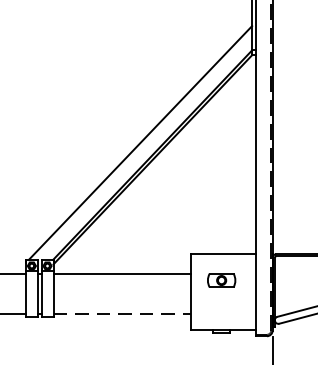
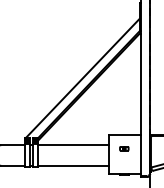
part: (222, 280) -> (124, 148), size x0.62
line: (124, 313) -> (74, 165), dashed -> solid

